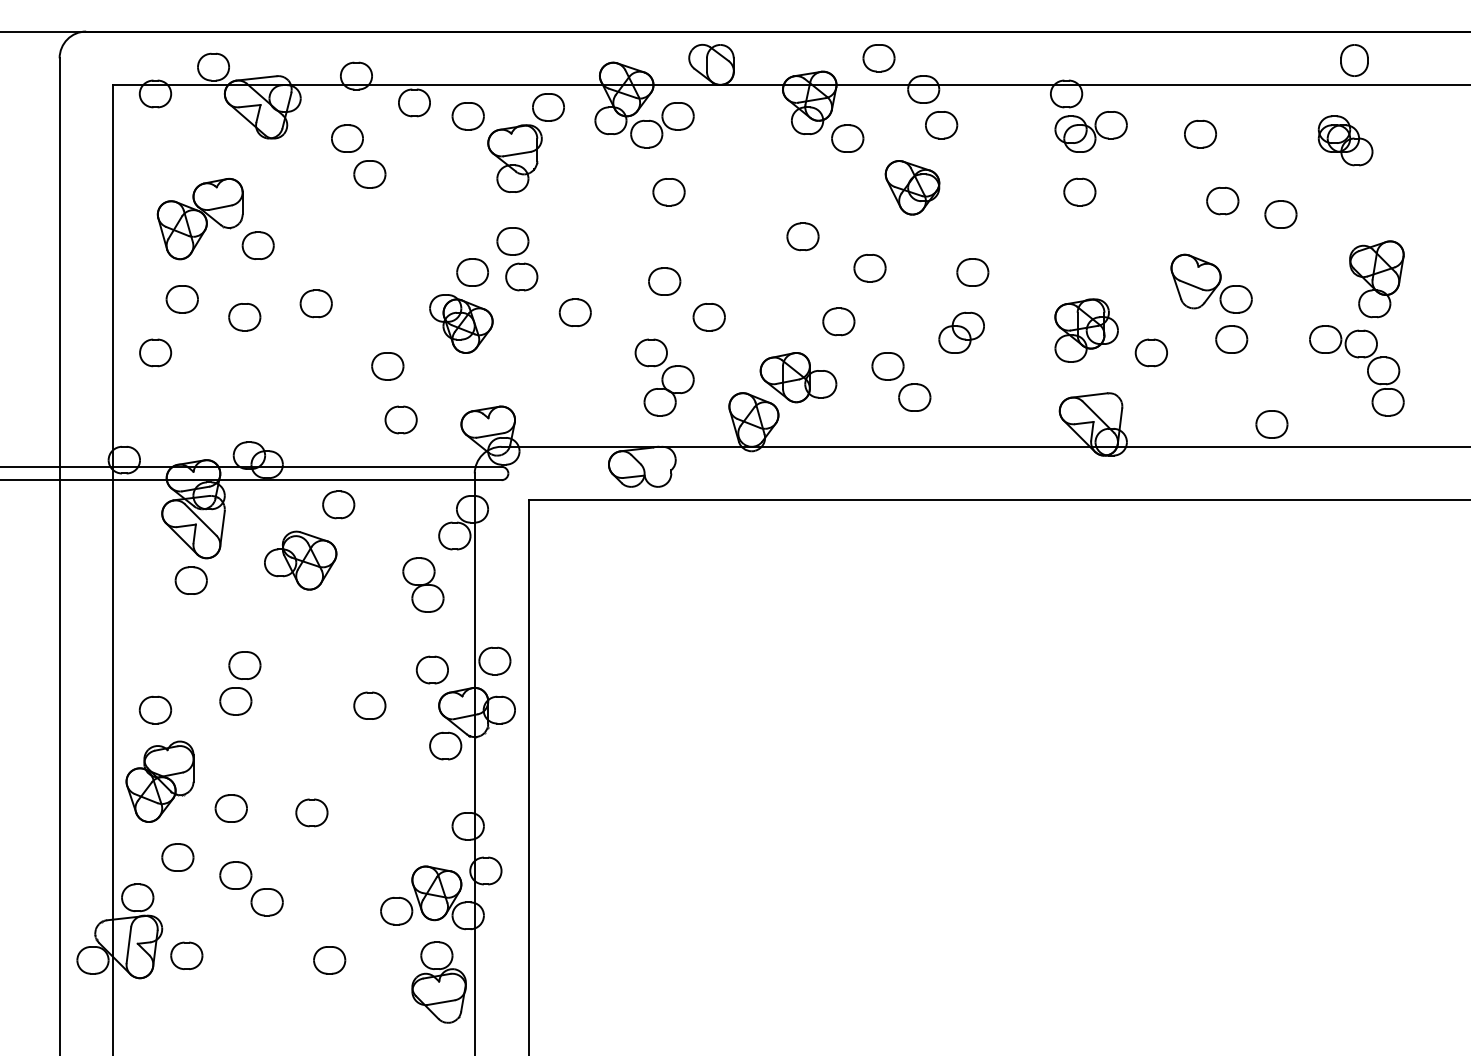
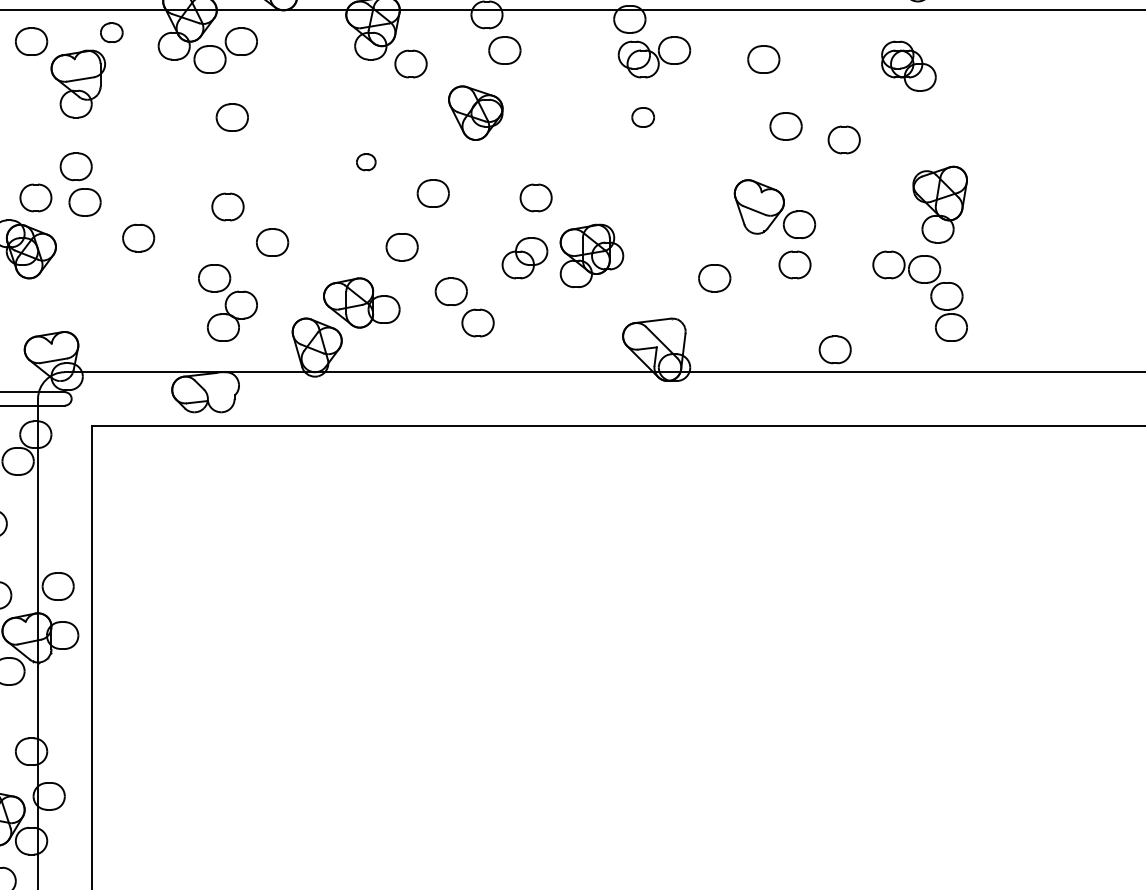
part: (548, 107) -> (111, 32), size x0.7
part: (1079, 191) -> (642, 116), size x0.7
part: (802, 236) -> (365, 161), size x0.6
part: (1086, 330) -> (591, 255), moved

